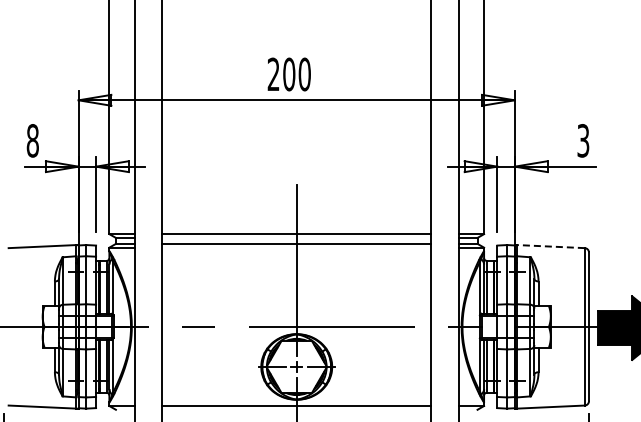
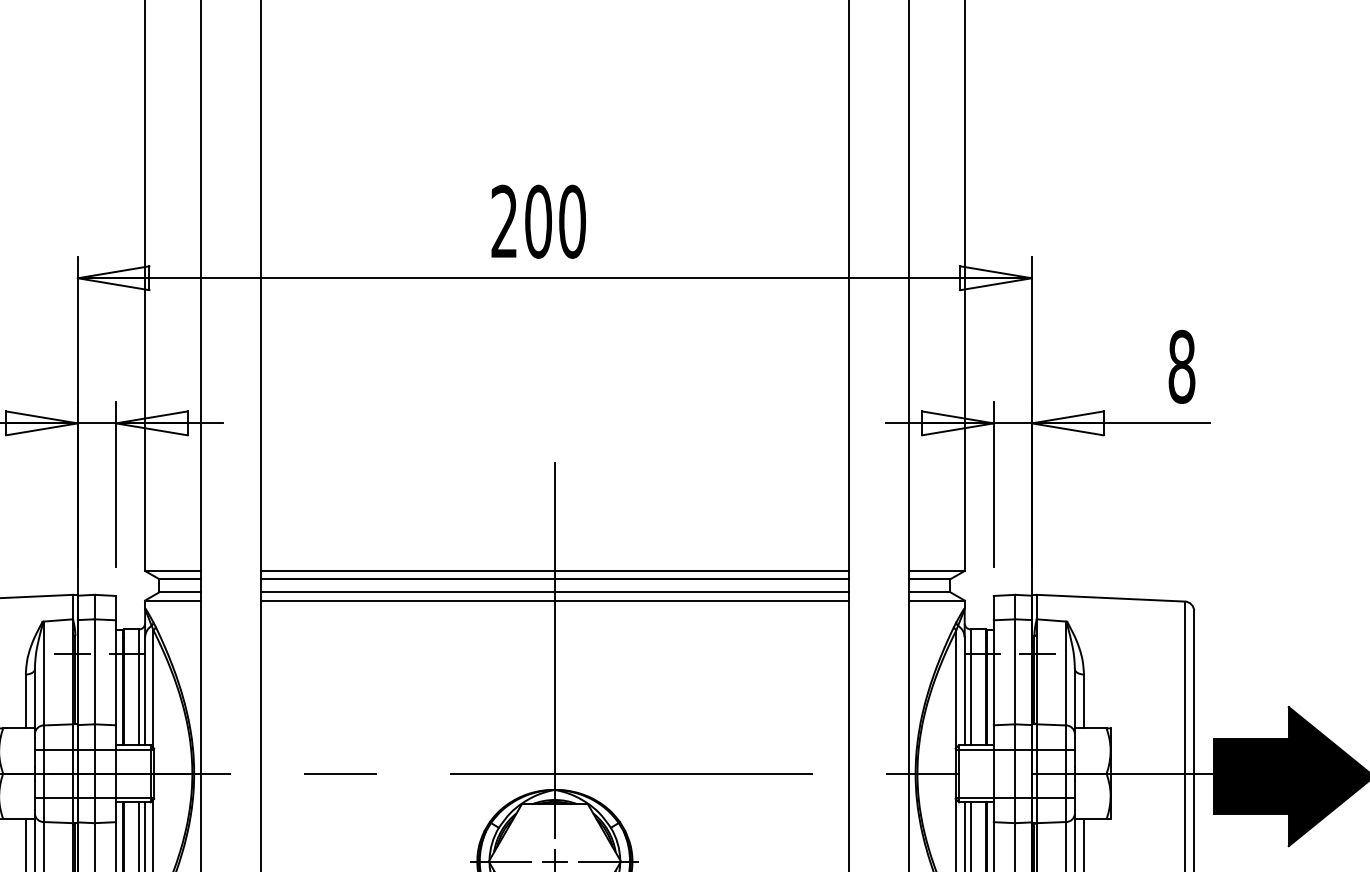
text: (583, 140) -> (1182, 366), 3 -> 8
line: (296, 237) -> (554, 578), added
line: (550, 246) -> (1109, 597), dashed -> solid
line: (296, 247) -> (554, 600), added

